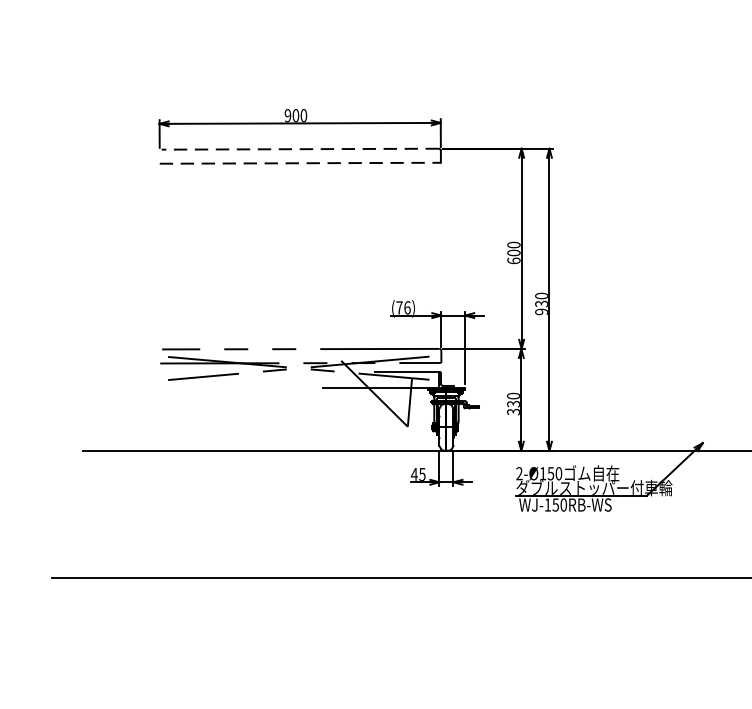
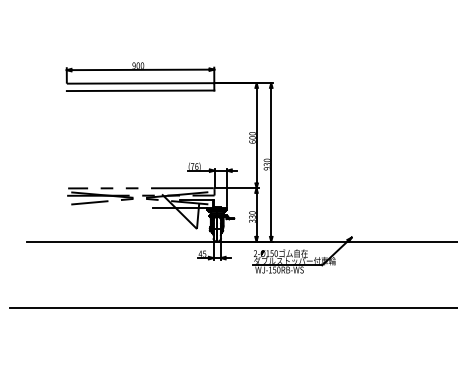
line: (300, 149) -> (140, 83), dashed -> solid
line: (300, 162) -> (140, 90), dashed -> solid

